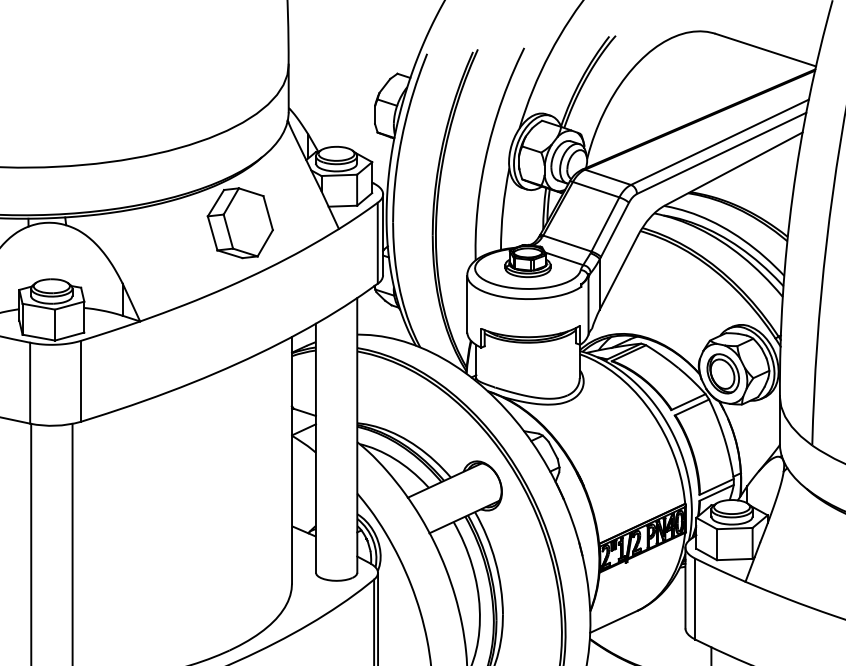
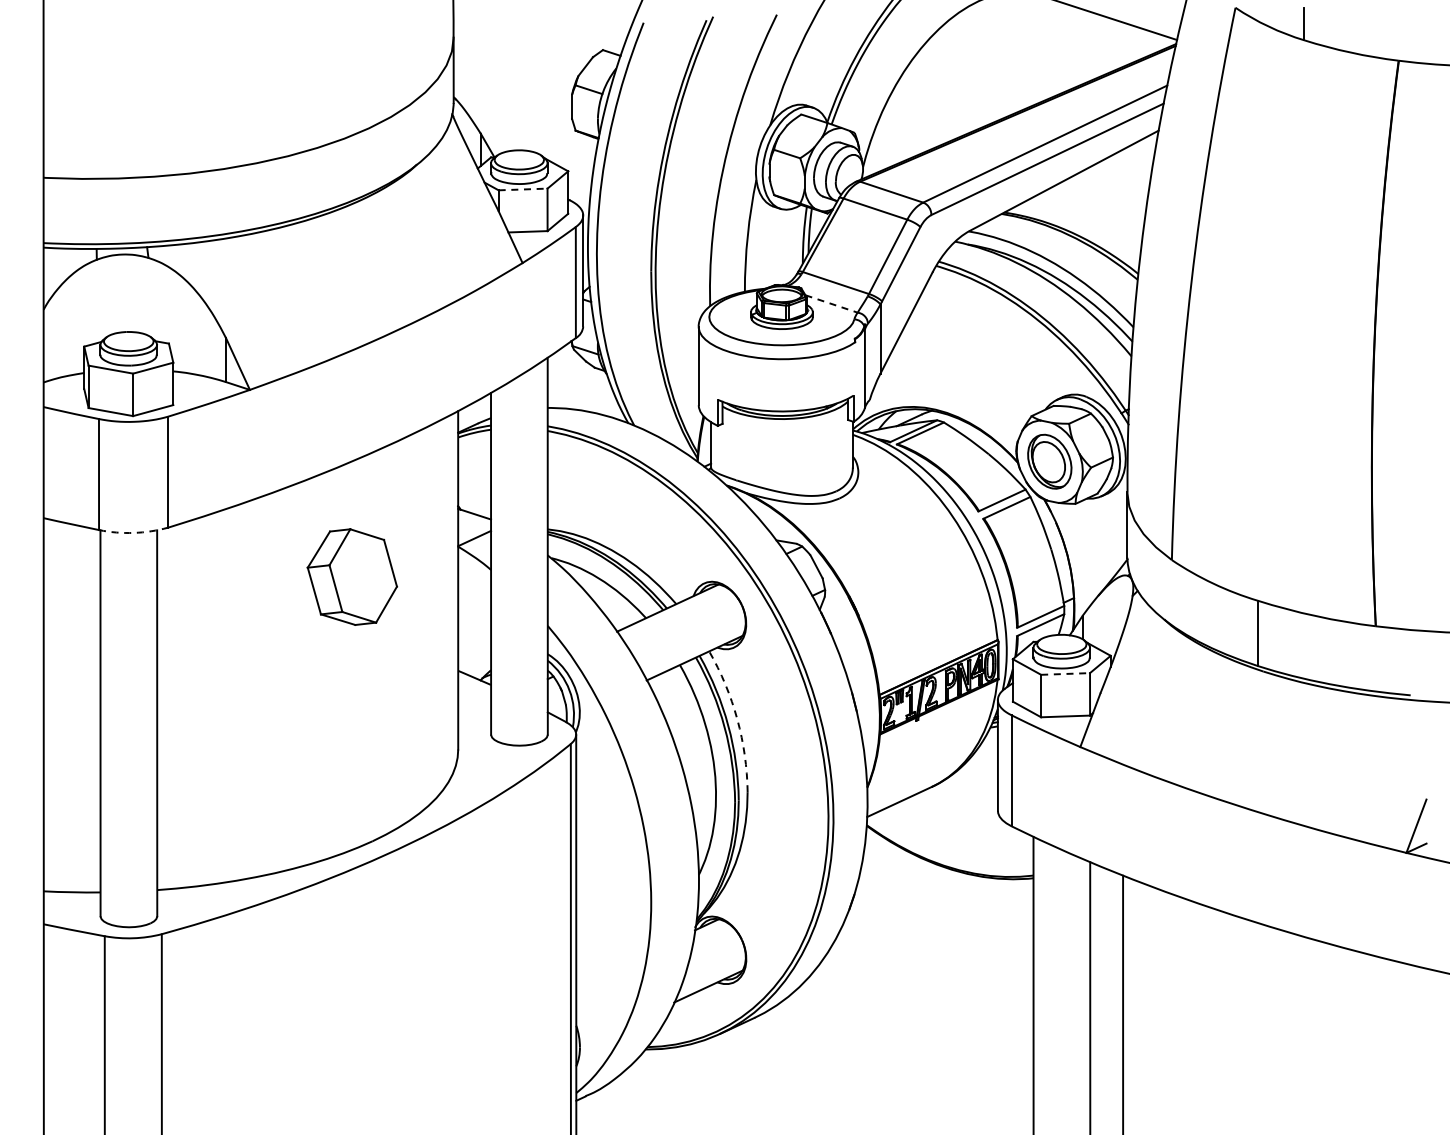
line: (339, 175) -> (523, 189), solid -> dashed
part: (239, 222) -> (351, 576), moved
line: (564, 258) -> (831, 303), solid -> dashed
arc: (55, 425) -> (133, 532), solid -> dashed
line: (735, 528) -> (1066, 673), solid -> dashed
arc: (495, 561) -> (737, 719), solid -> dashed

